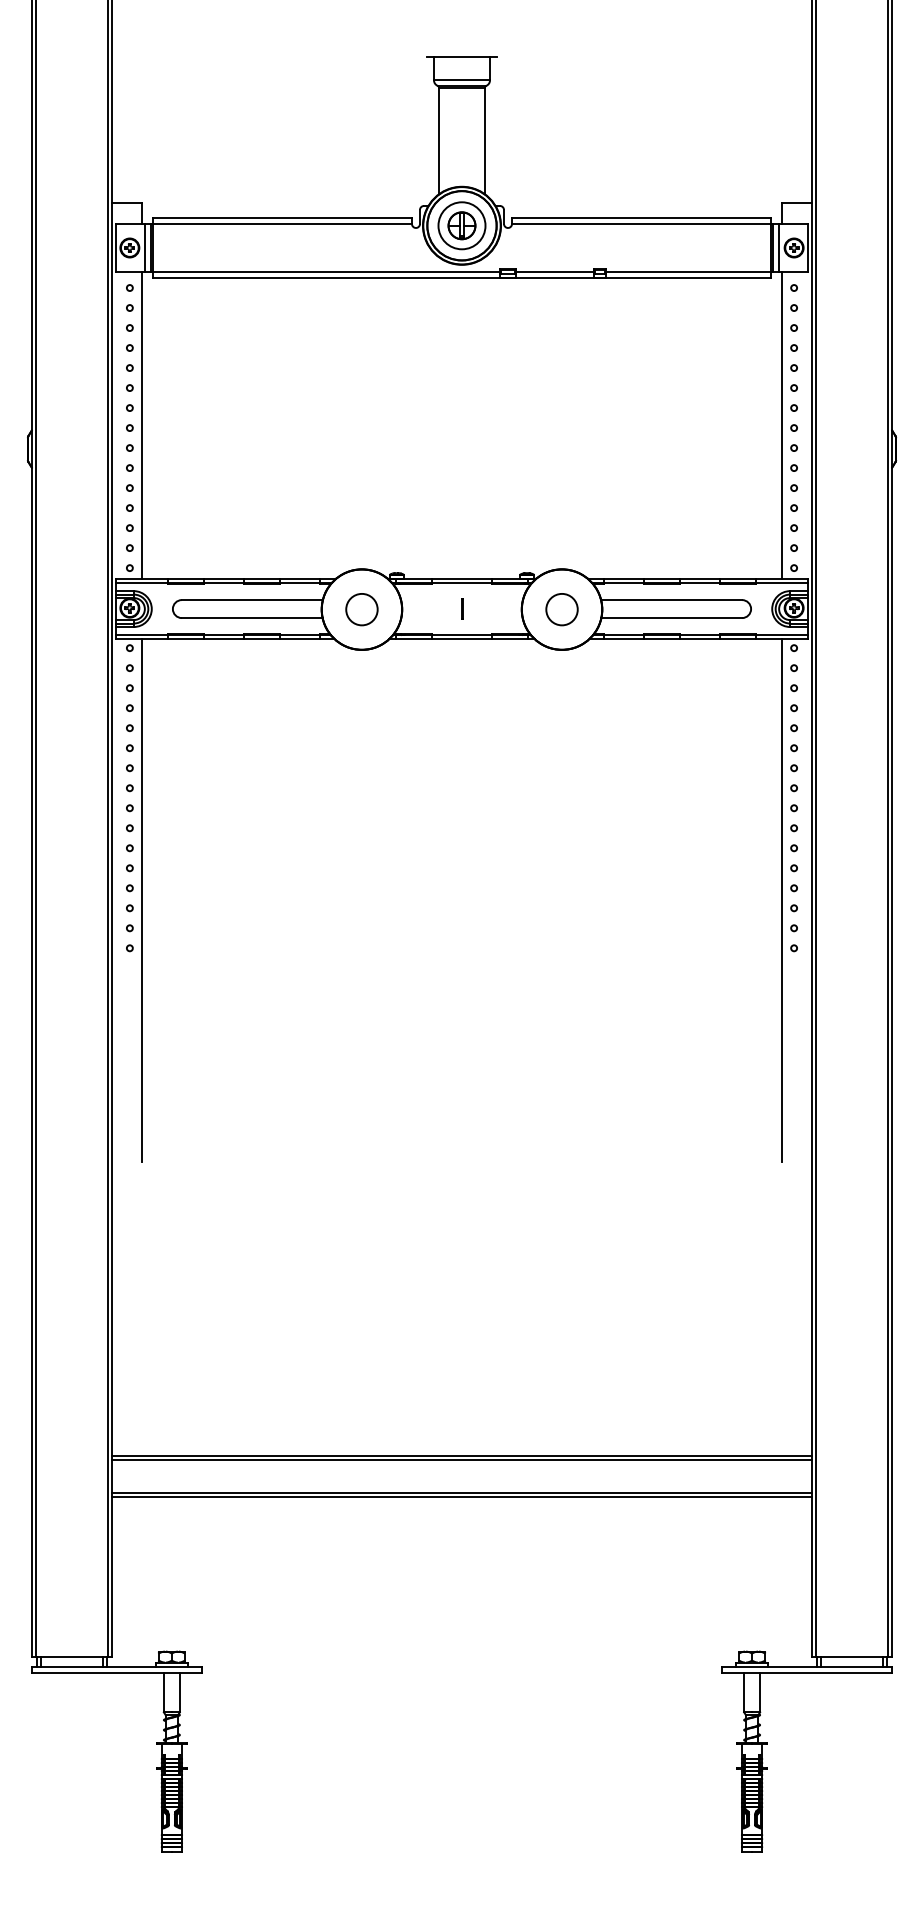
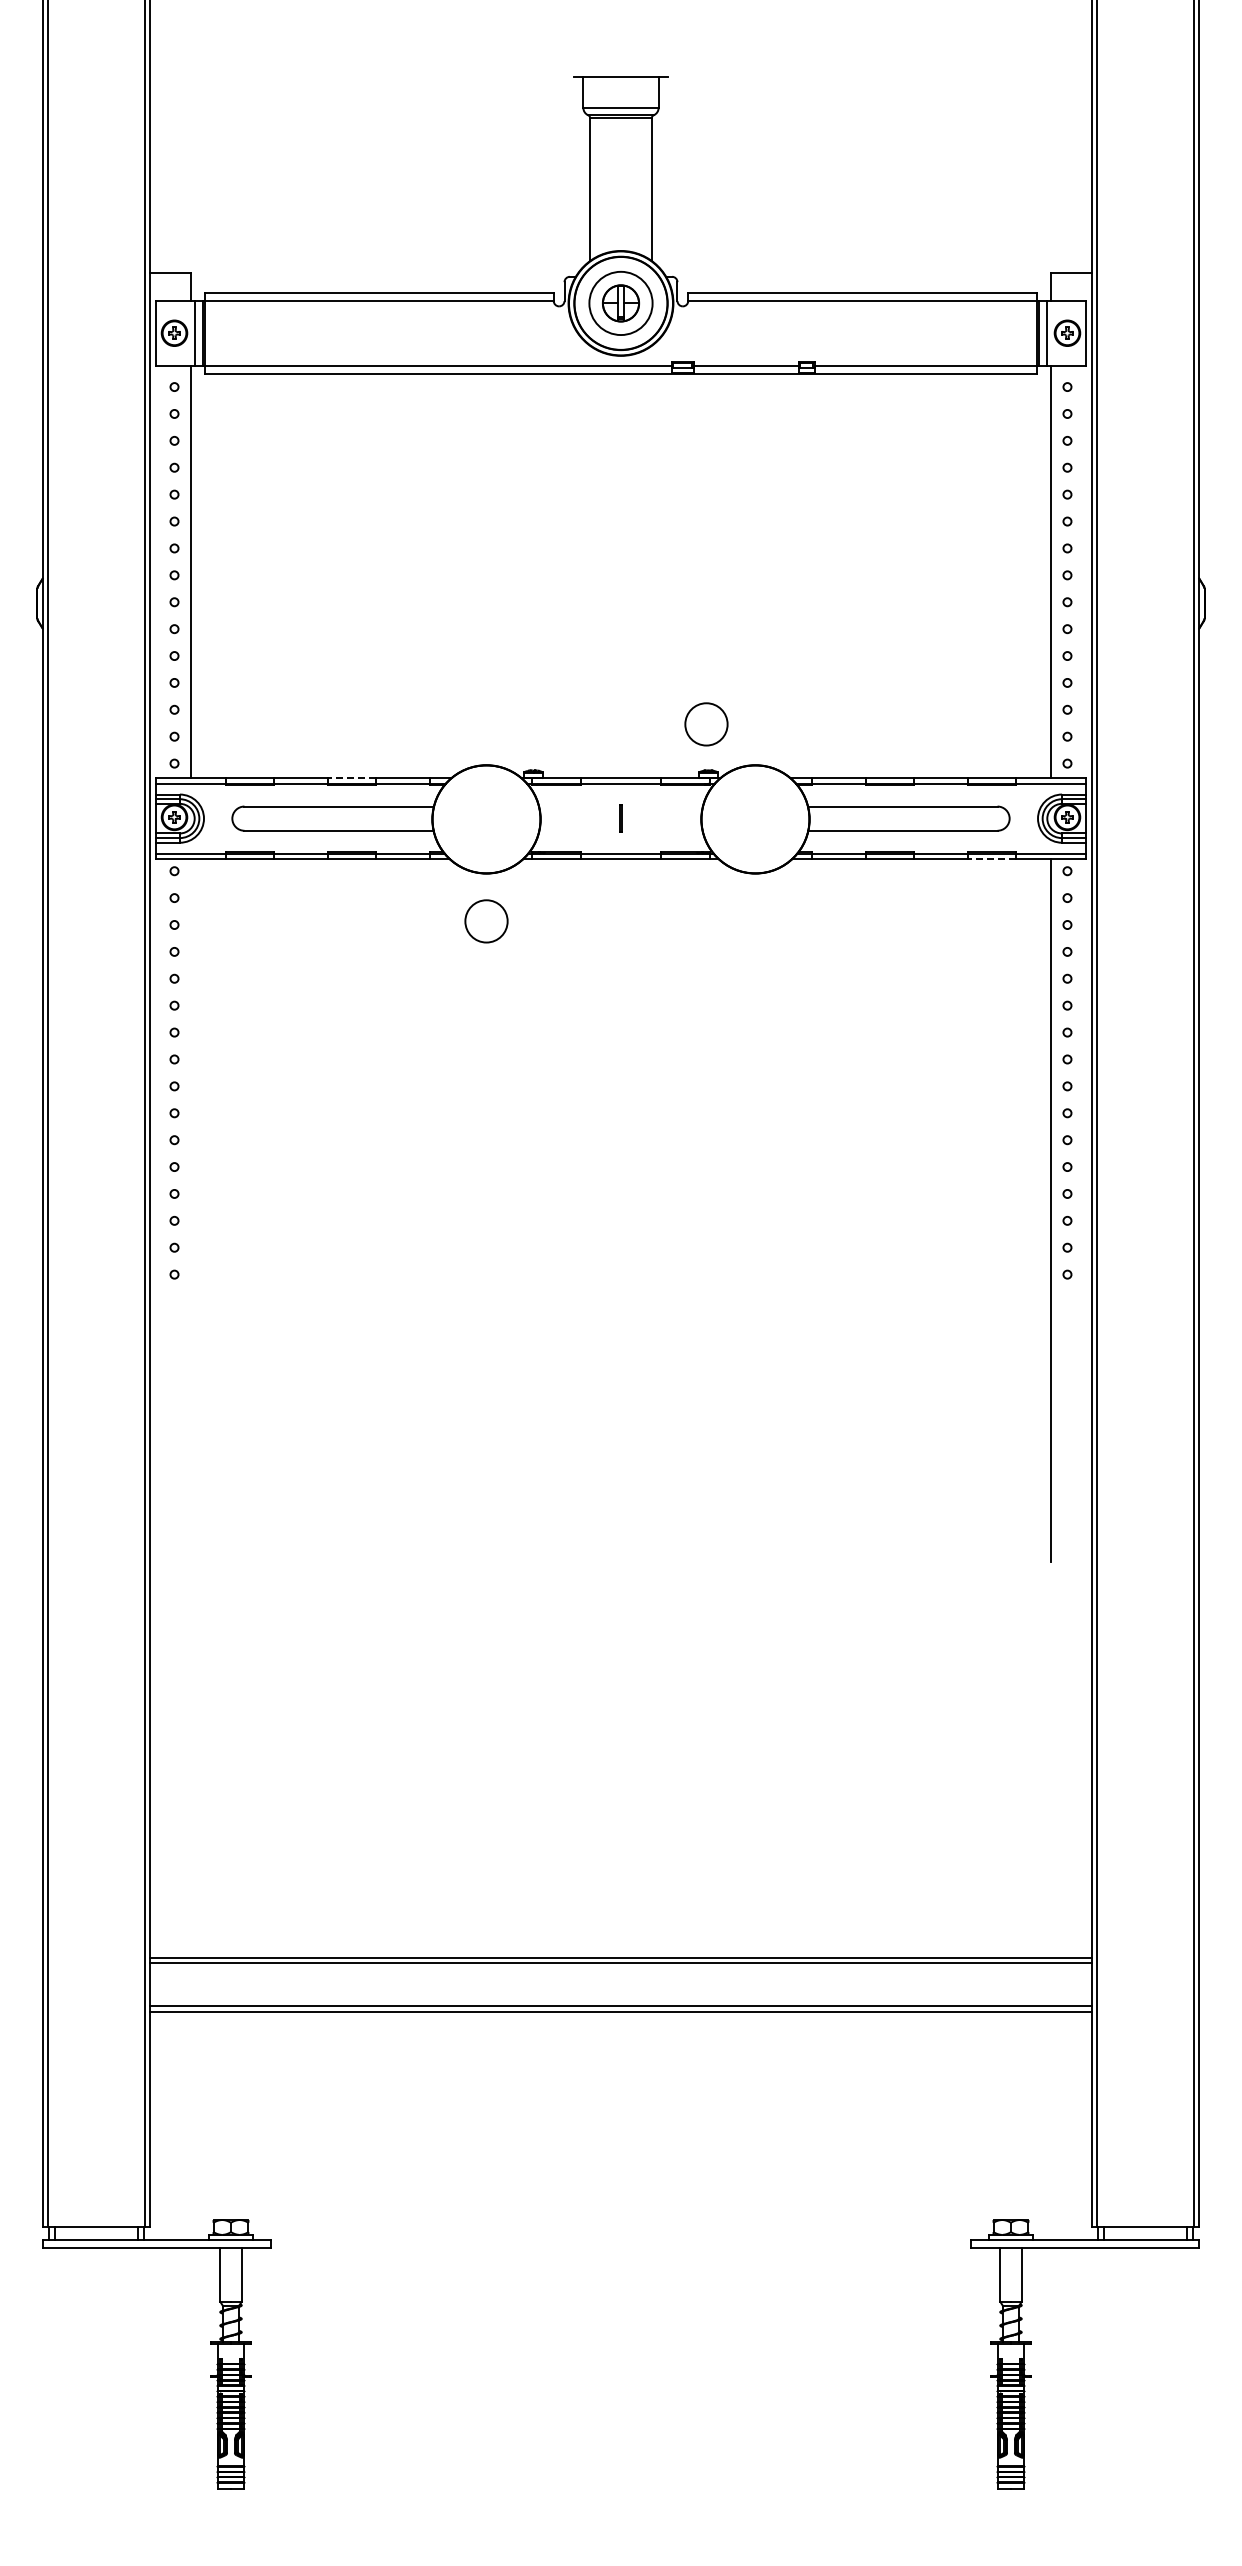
line: (261, 579) -> (351, 778), solid -> dashed
circle: (361, 609) -> (486, 921), moved
circle: (562, 609) -> (706, 724), moved
line: (737, 639) -> (991, 859), solid -> dashed
line: (141, 900) -> (190, 1210), removed

